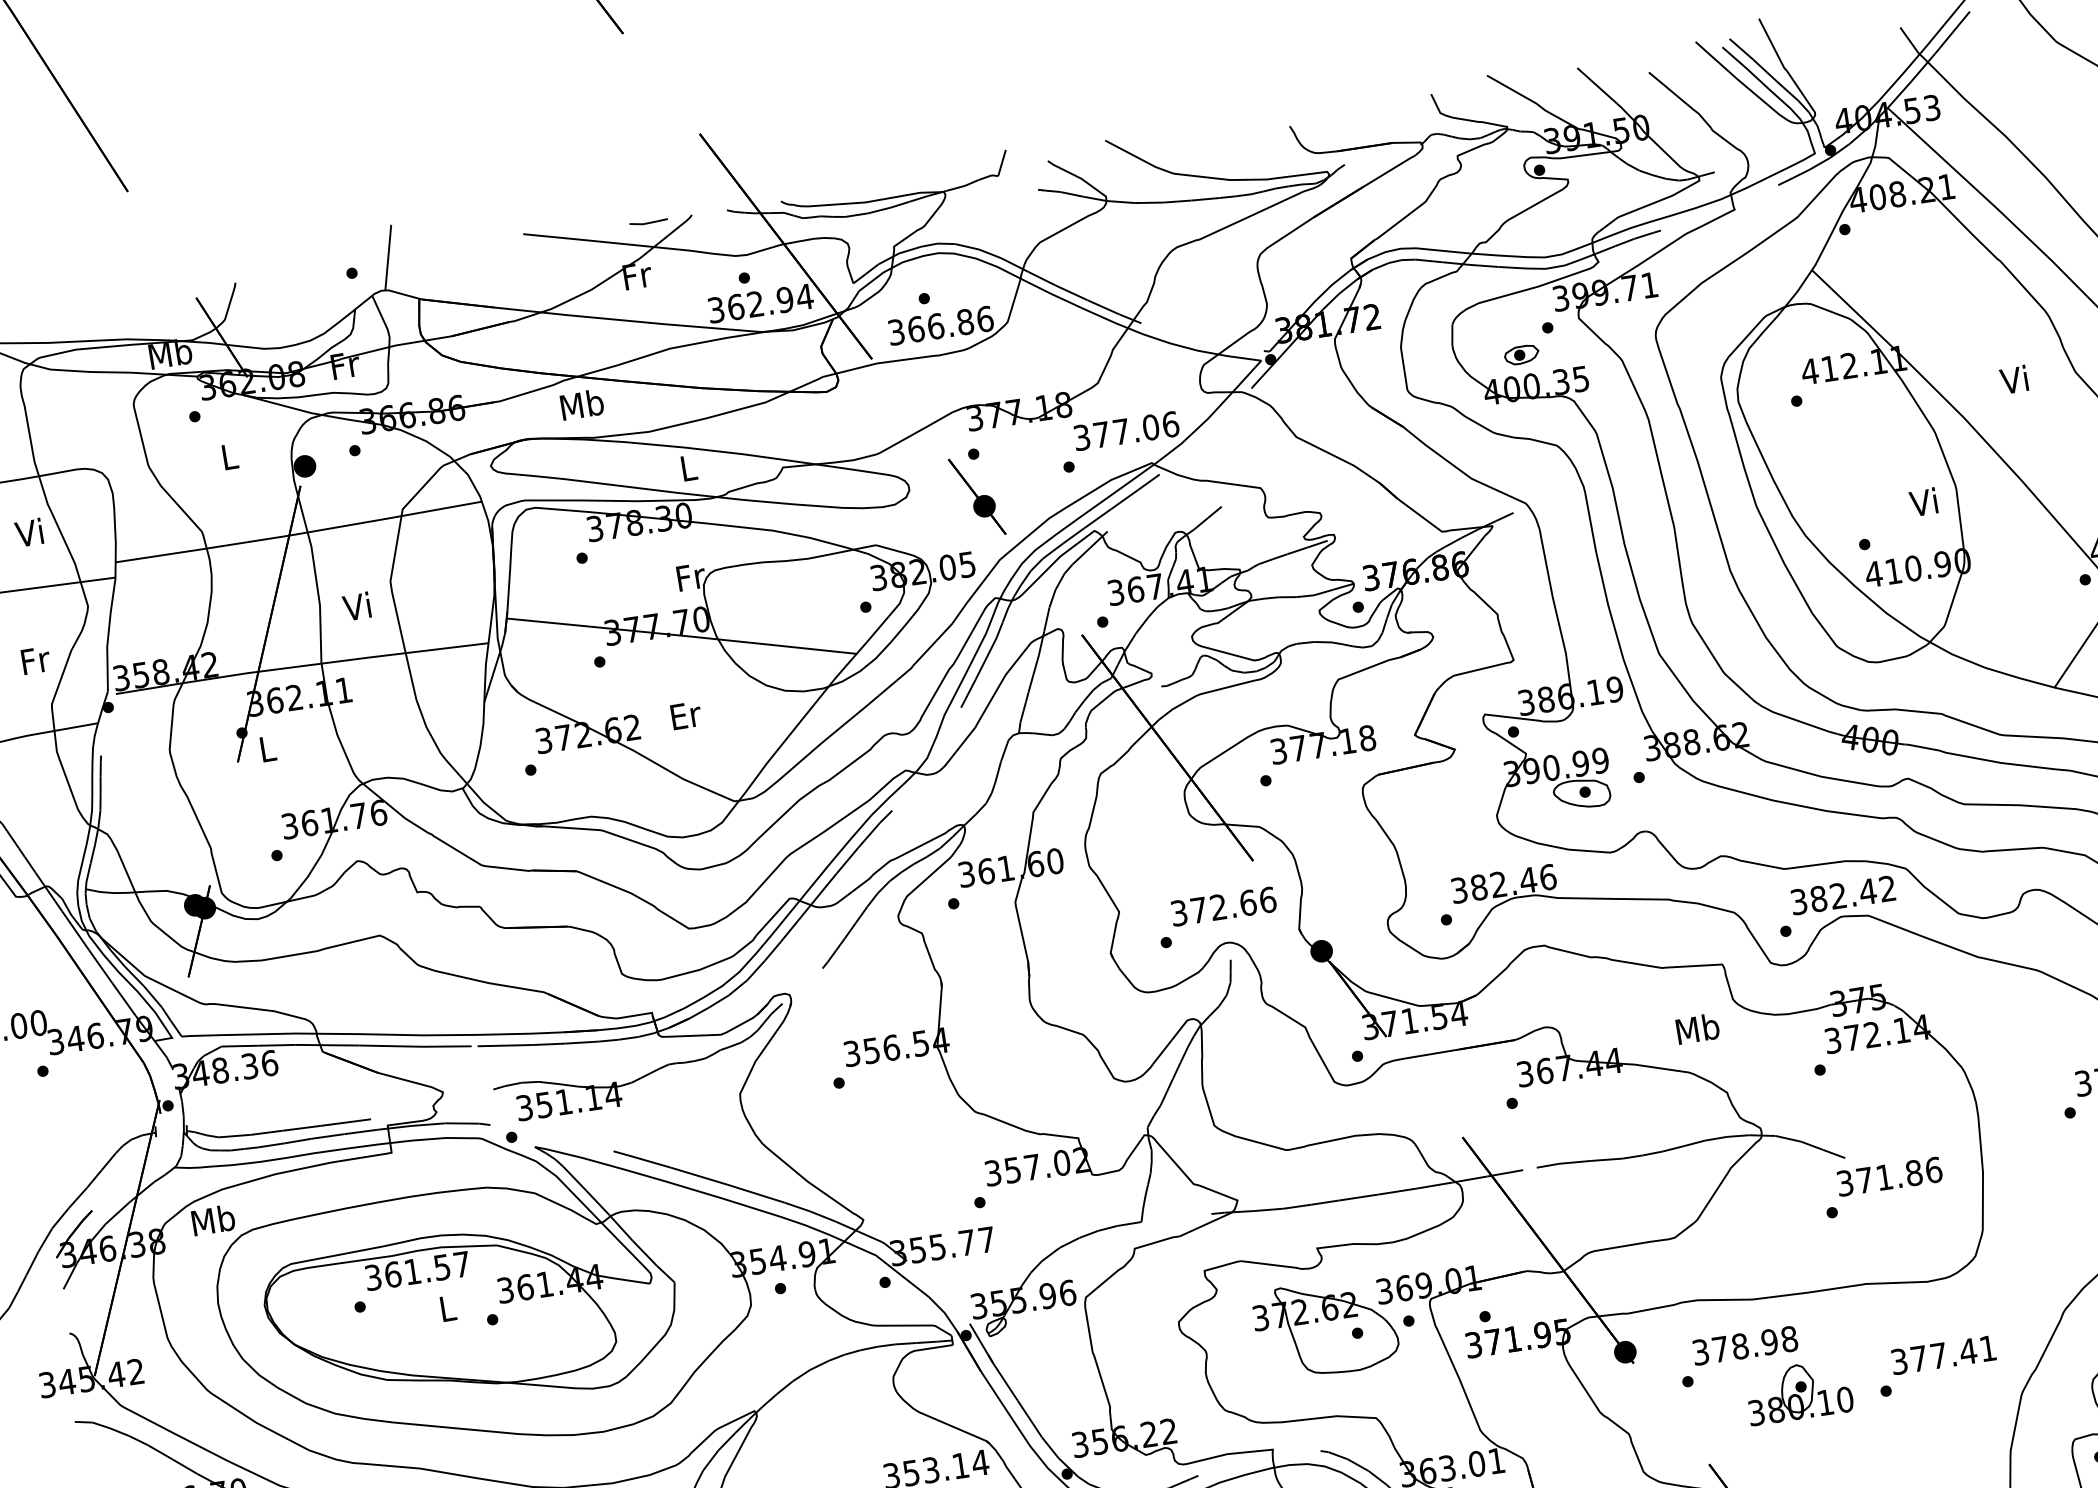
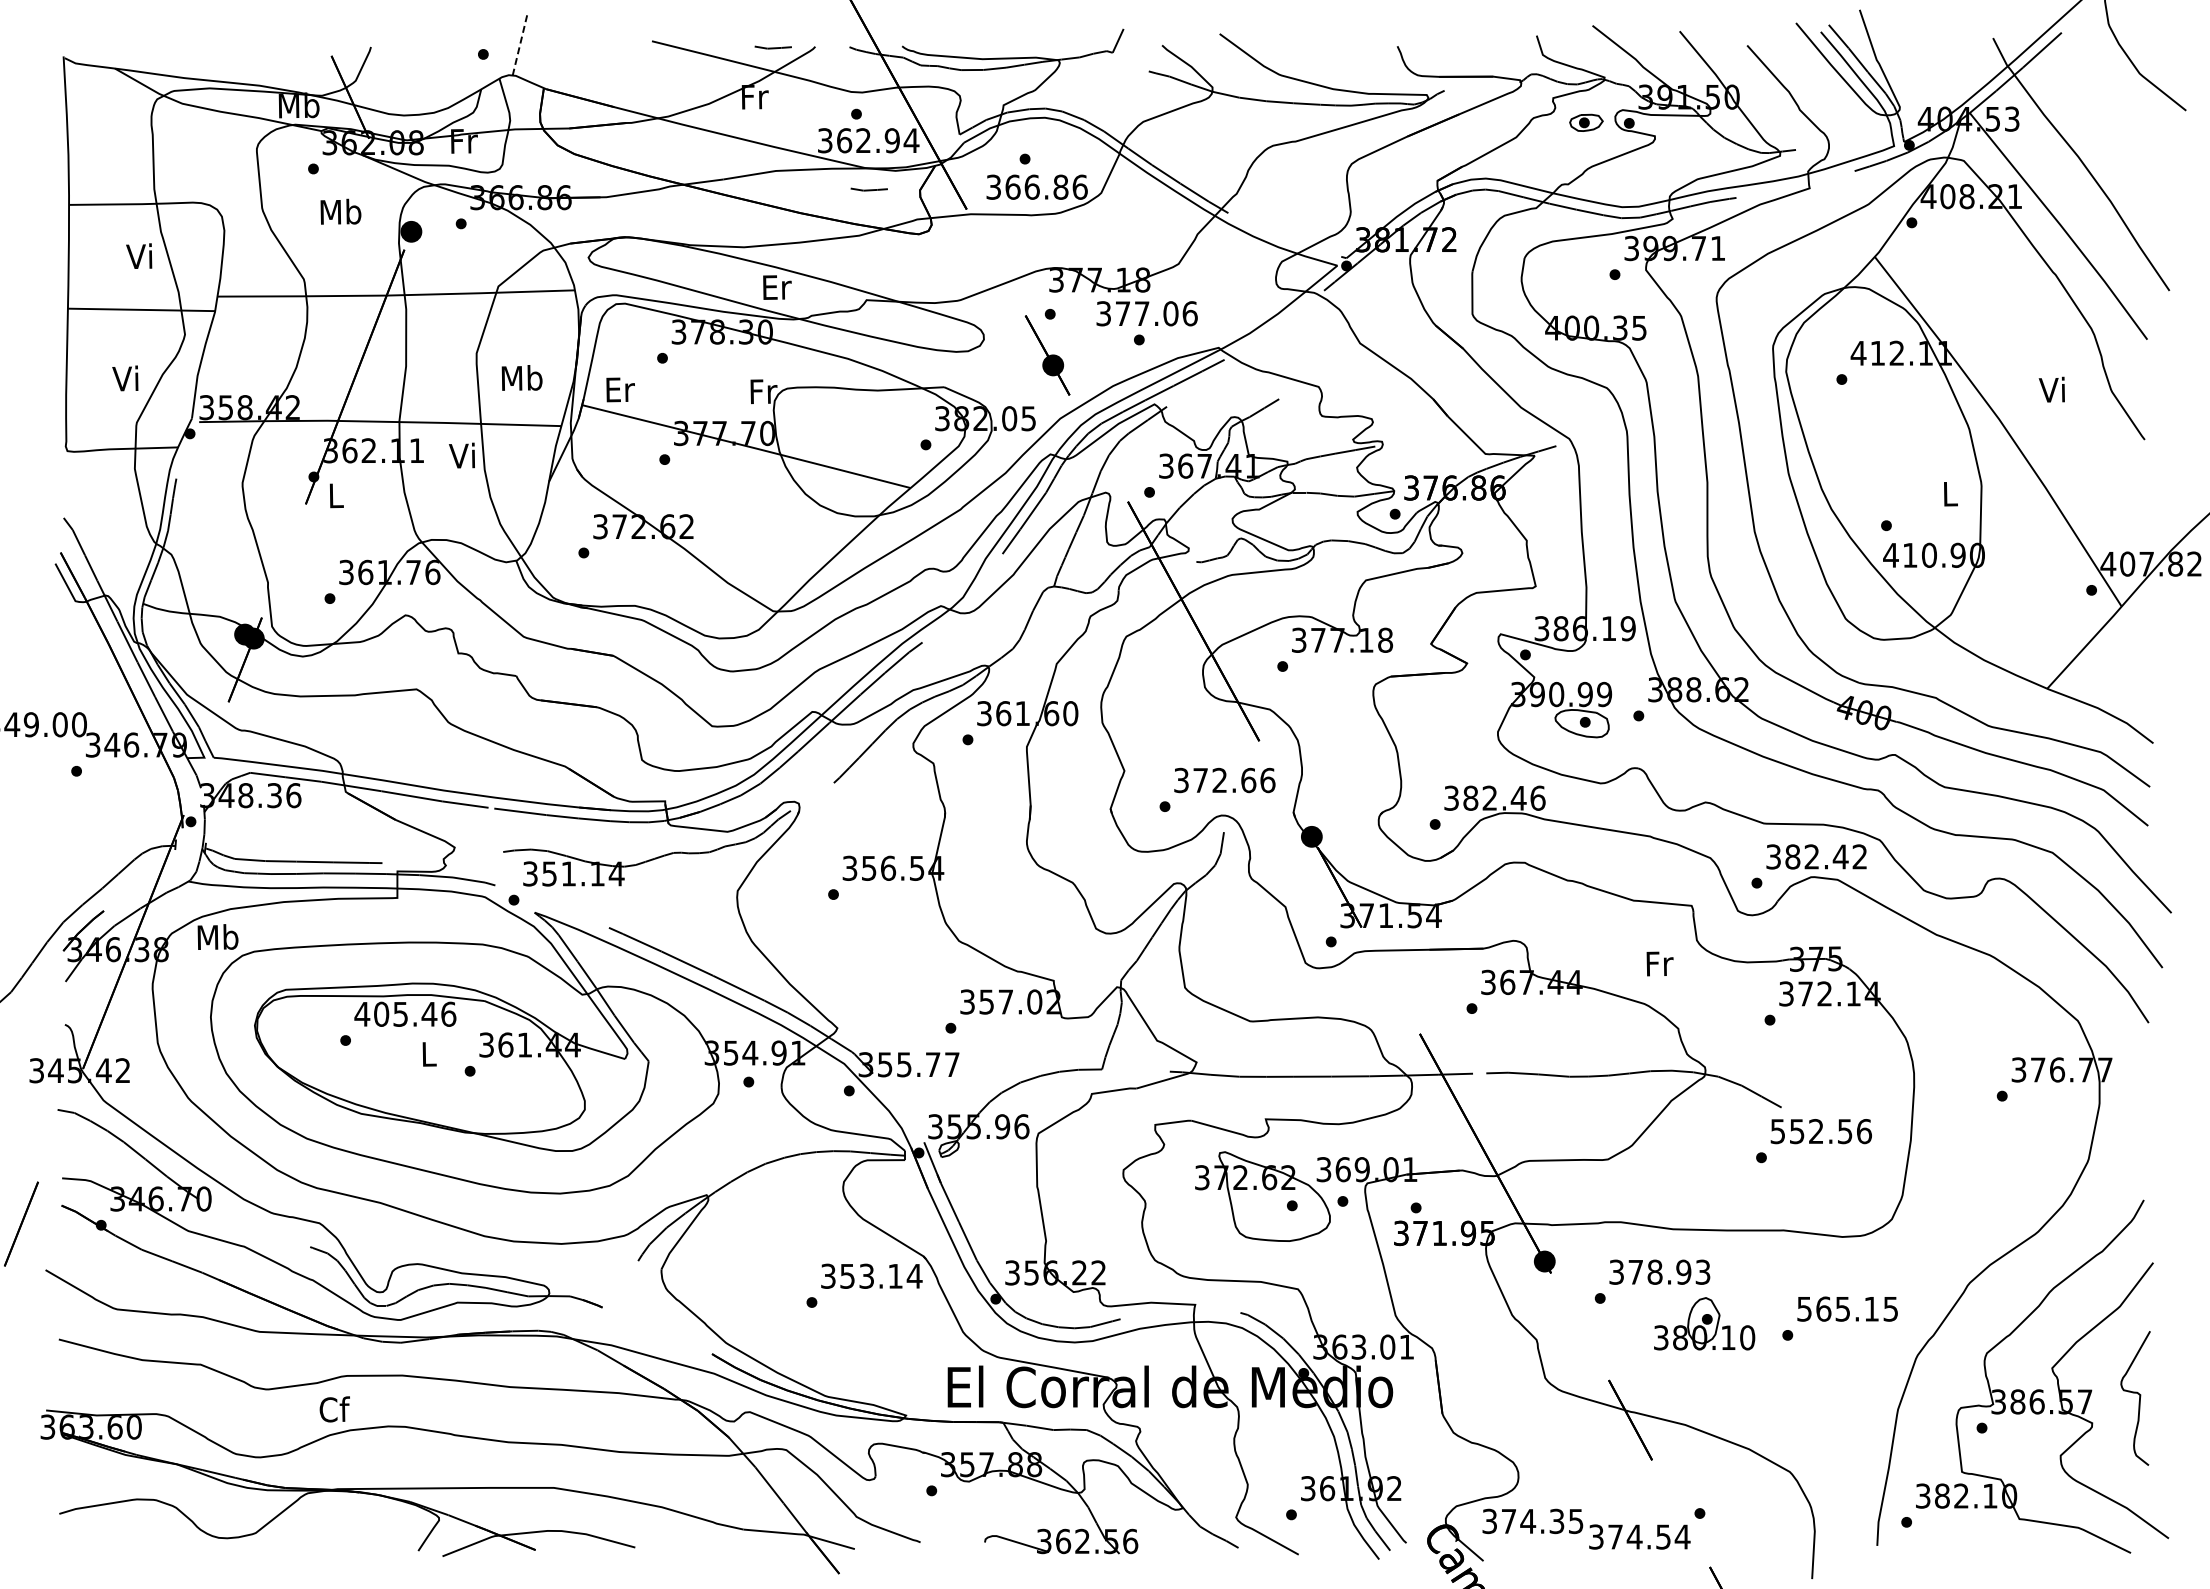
line: (388, 257) -> (520, 44), solid -> dashed
line: (768, 353) -> (868, 189), added
part: (1521, 354) -> (1586, 122), moved
text: (581, 404) -> (521, 377), moved
text: (1125, 430) -> (1146, 313), moved
text: (229, 456) -> (340, 211), L -> Mb
text: (689, 468) -> (777, 287), L -> Er
text: (1923, 502) -> (1948, 493), Vi -> L
text: (356, 606) -> (461, 455), moved
text: (34, 660) -> (126, 378), Fr -> Vi
text: (686, 715) -> (620, 389), moved
text: (1697, 1028) -> (1659, 963), Mb -> Fr
text: (1879, 1178) -> (1811, 1131), 371.86 -> 552.56
text: (417, 1270) -> (405, 1013), 361.57 -> 405.46
text: (1788, 1338) -> (1702, 1271), 378.98 -> 378.93
text: (1943, 1354) -> (1847, 1308), 377.41 -> 565.15

